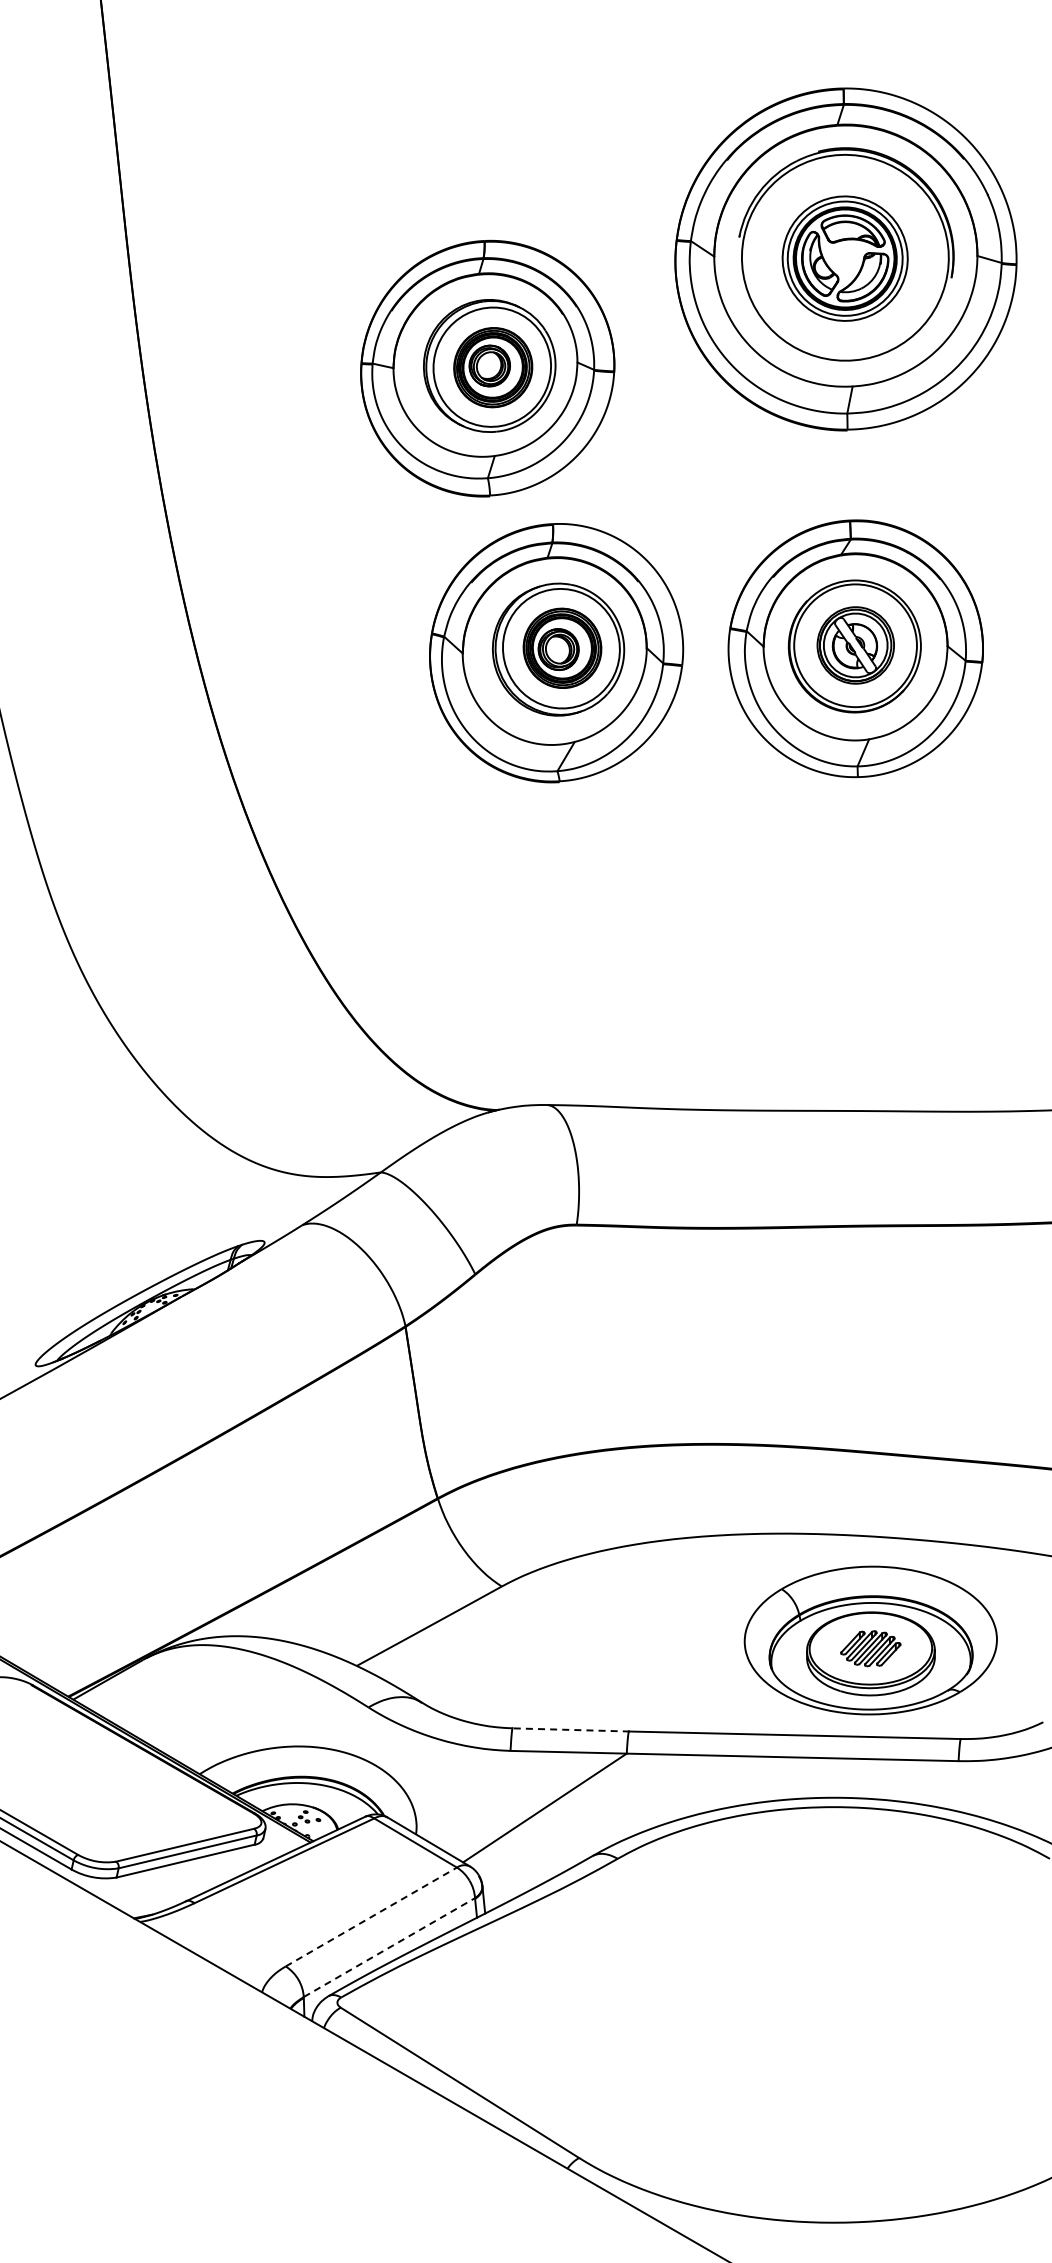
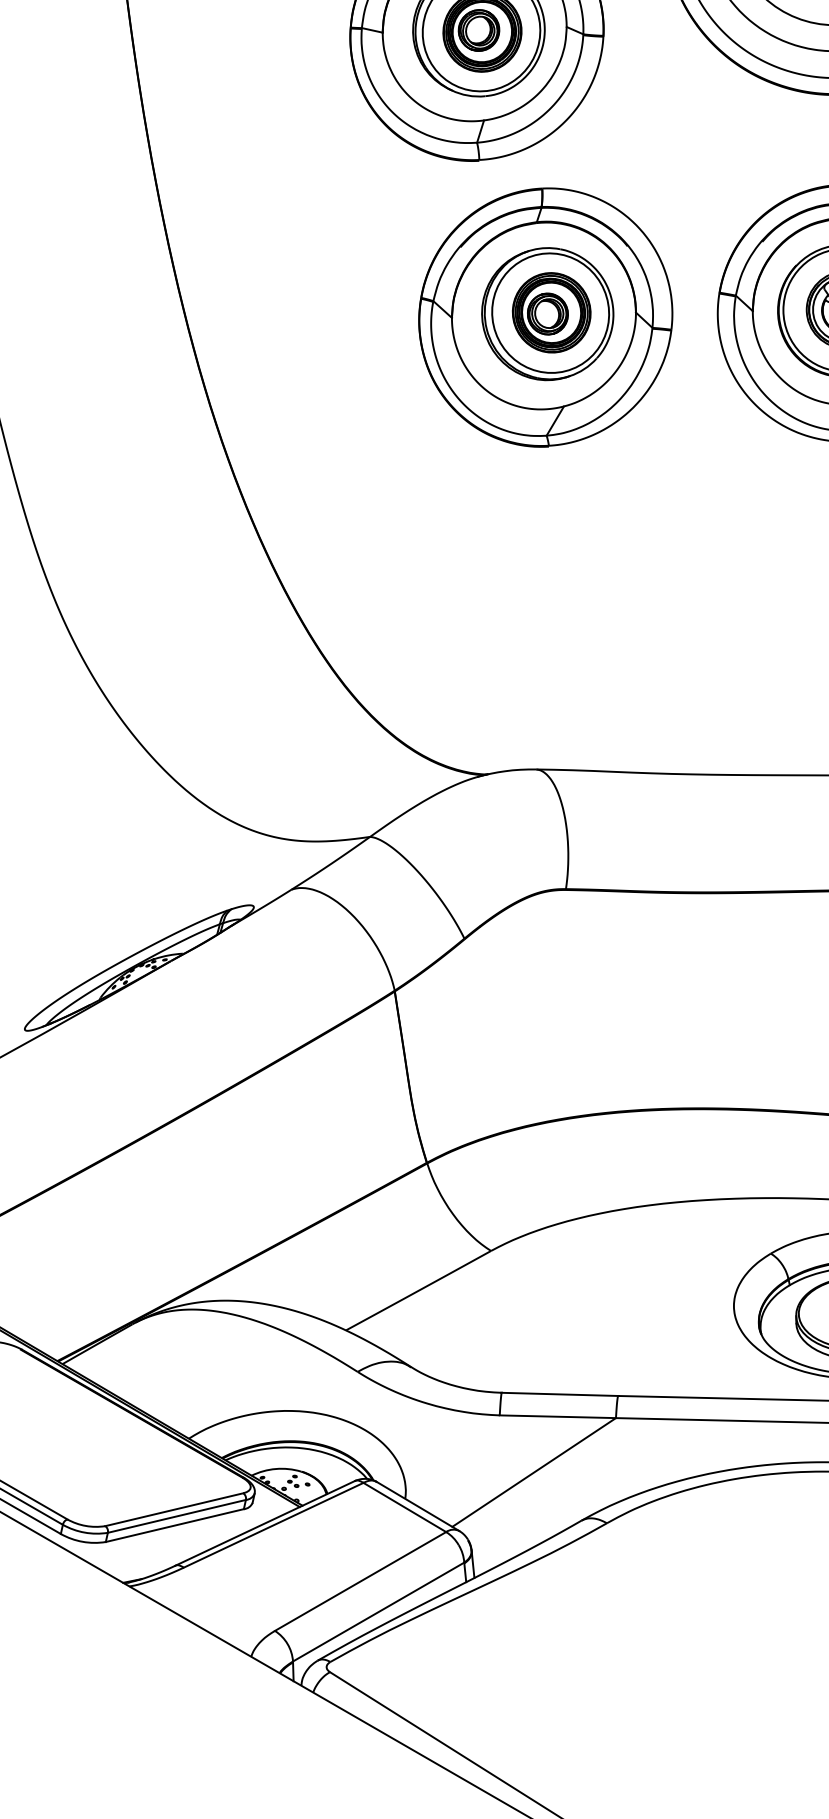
line: (570, 1729) -> (559, 1393), dashed -> solid
line: (371, 1917) -> (360, 1581), dashed -> solid
line: (389, 1947) -> (378, 1611), dashed -> solid

